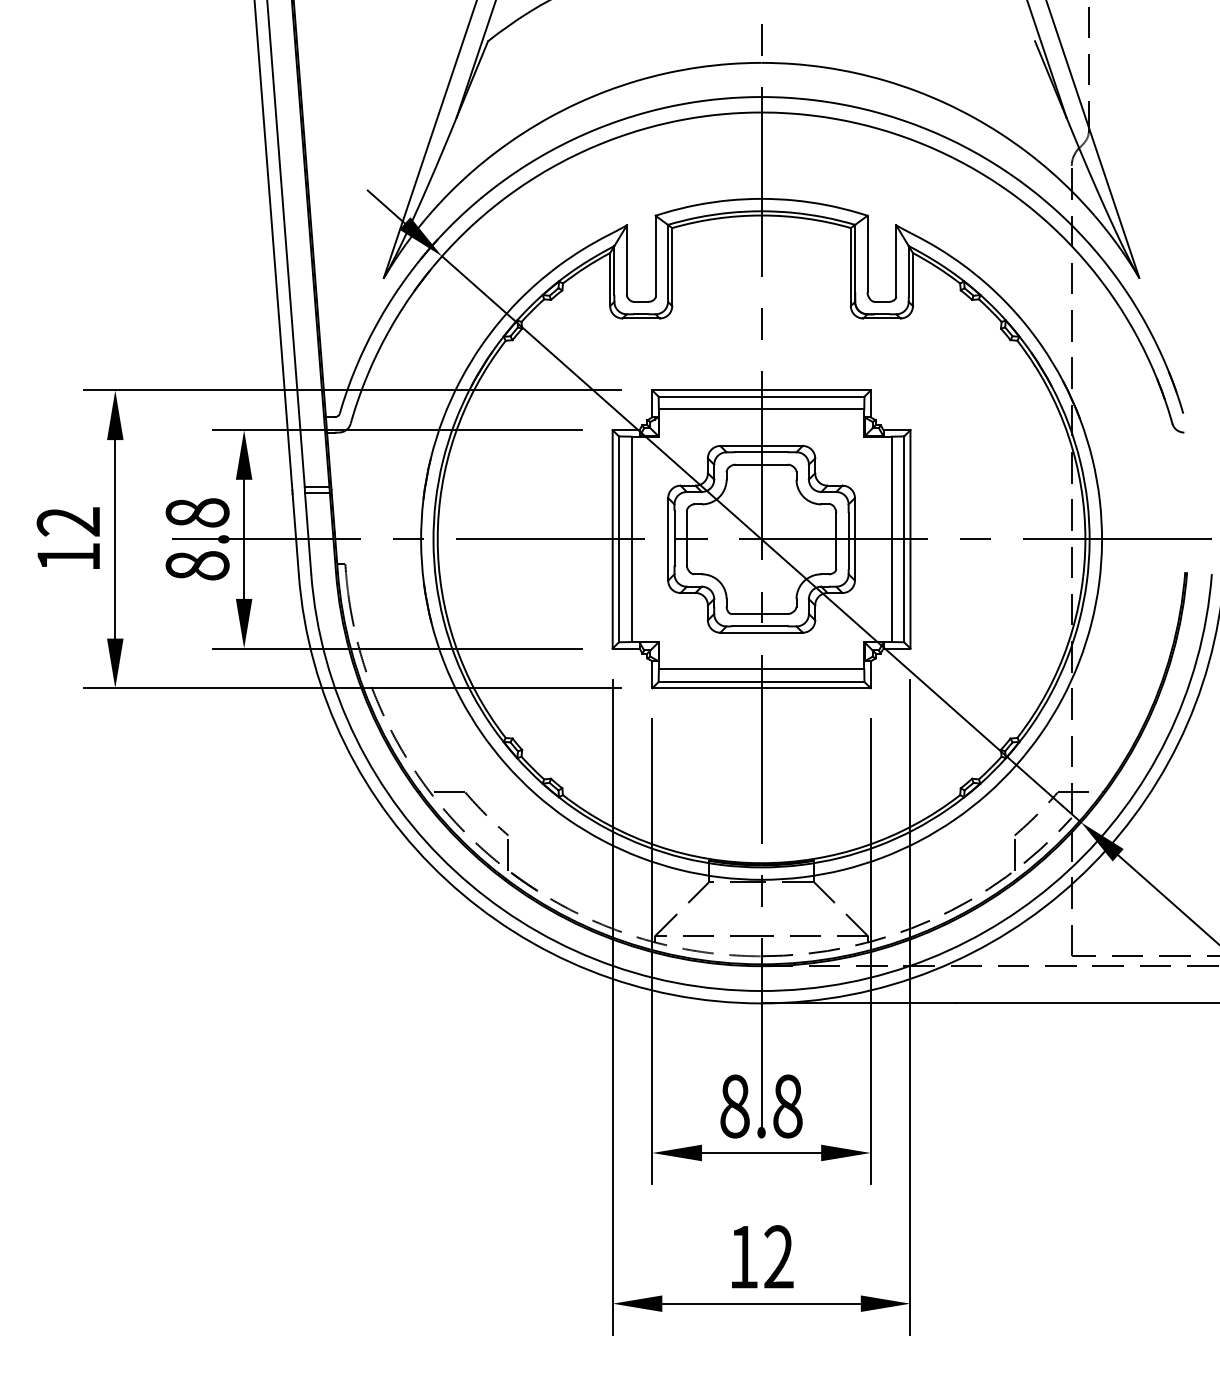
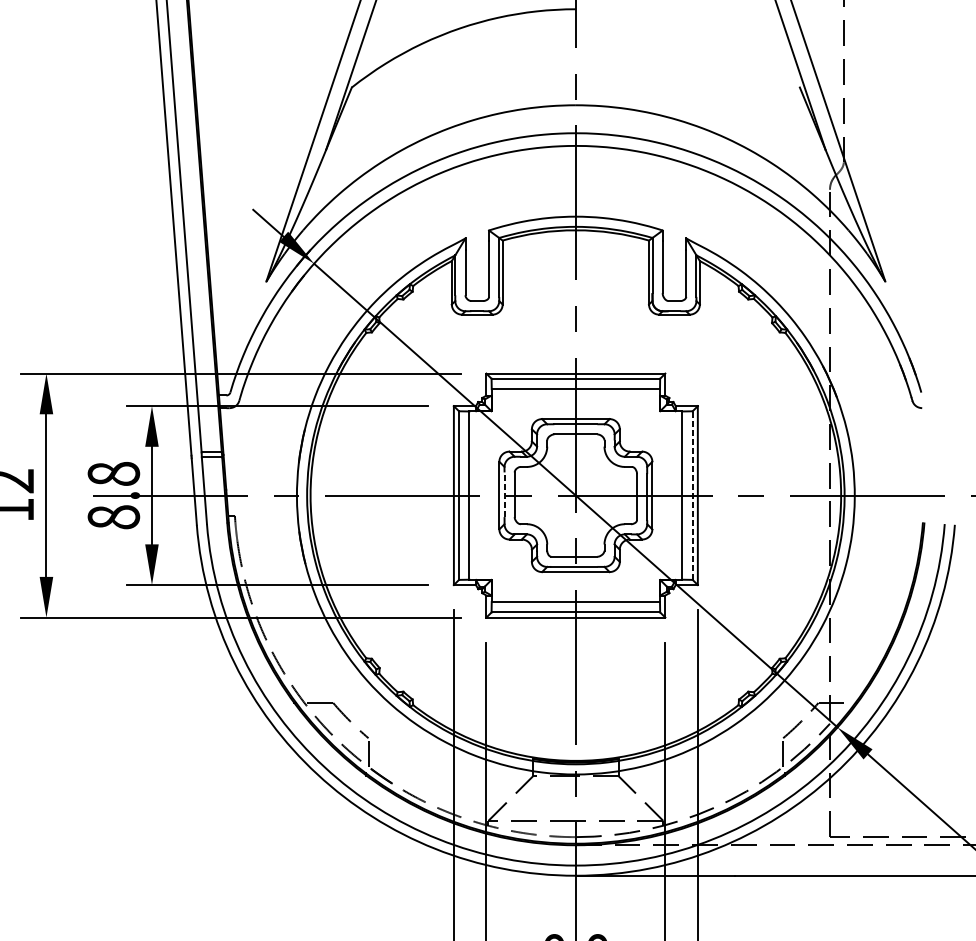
line: (674, 537) -> (504, 494), solid -> dashed
line: (904, 539) -> (692, 495), solid -> dashed

